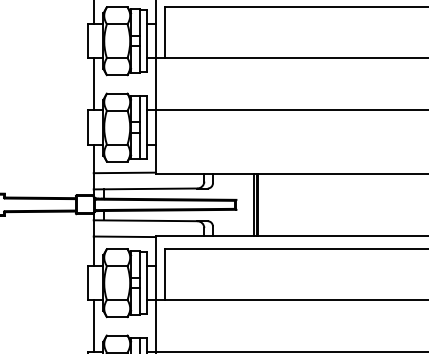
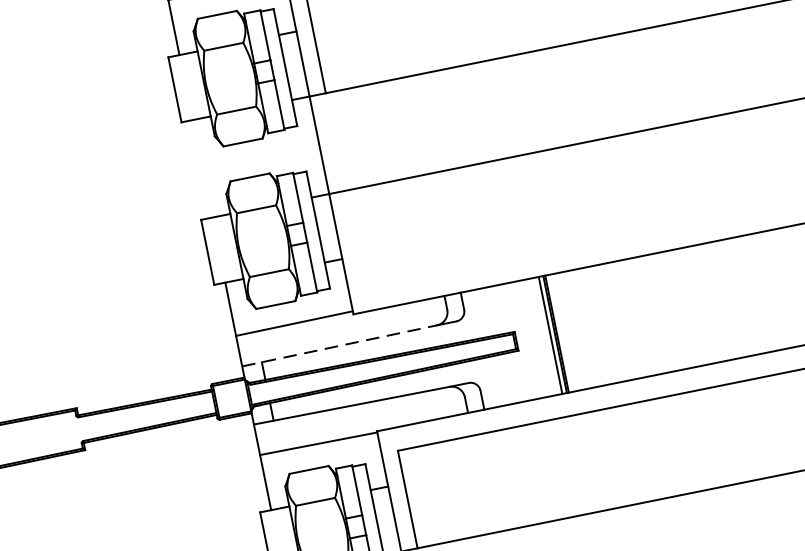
line: (93, 84) -> (202, 169), removed
line: (145, 188) -> (339, 345), solid -> dashed

